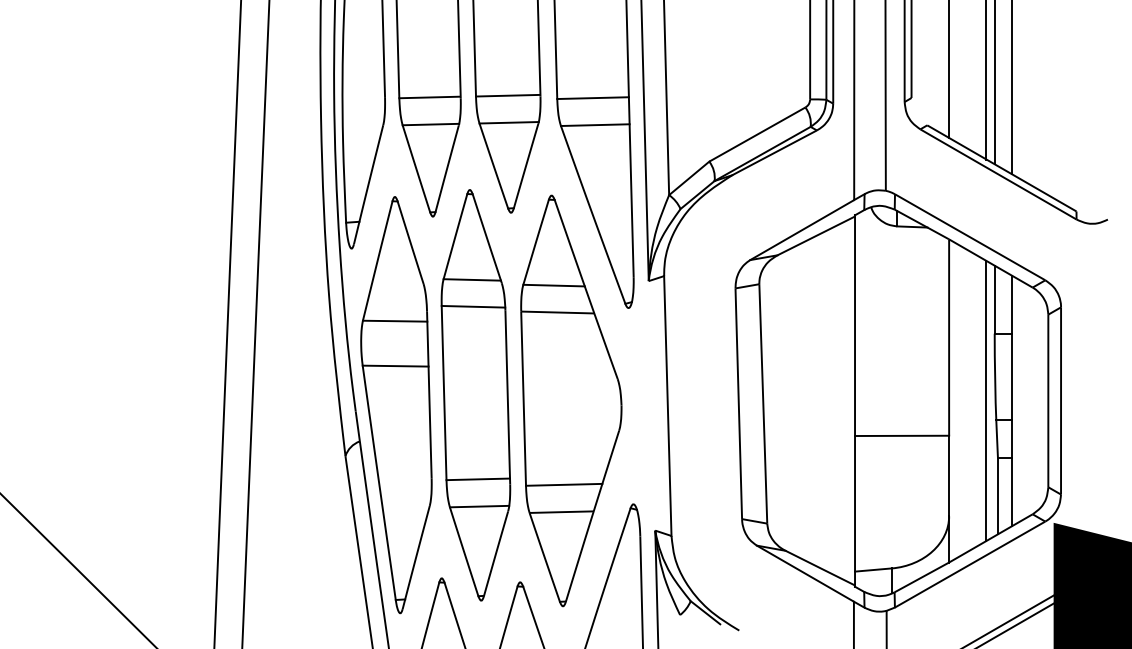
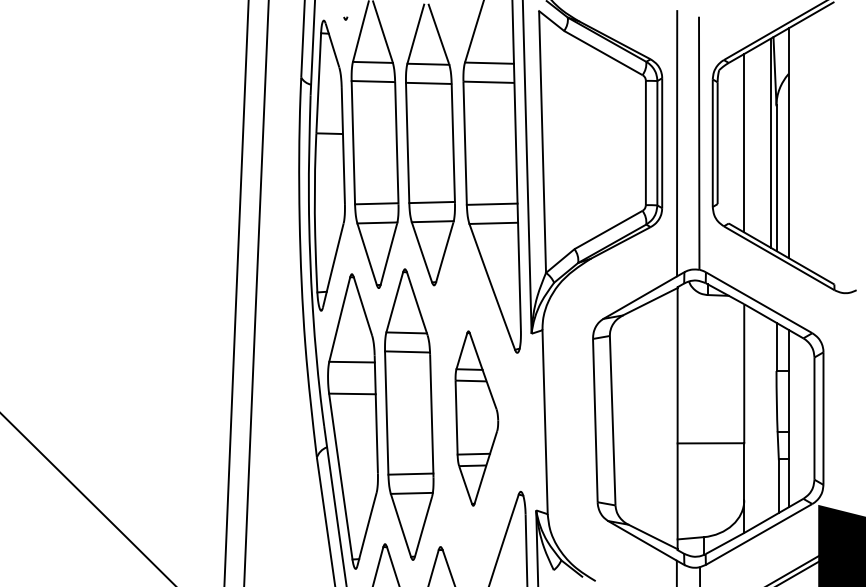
part: (570, 400) -> (476, 418), size x0.6
line: (986, 400) -> (770, 418), removed

